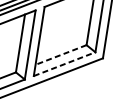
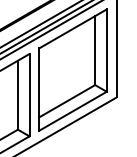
line: (60, 55) -> (66, 101), dashed -> solid
line: (64, 64) -> (73, 111), dashed -> solid

